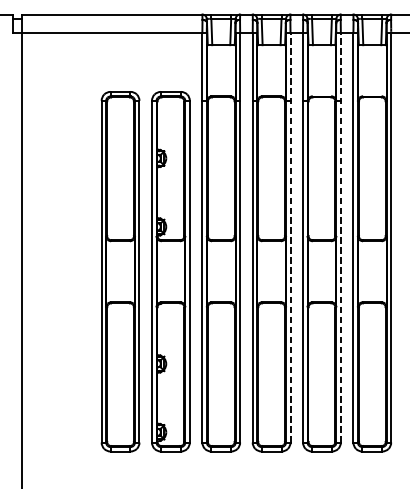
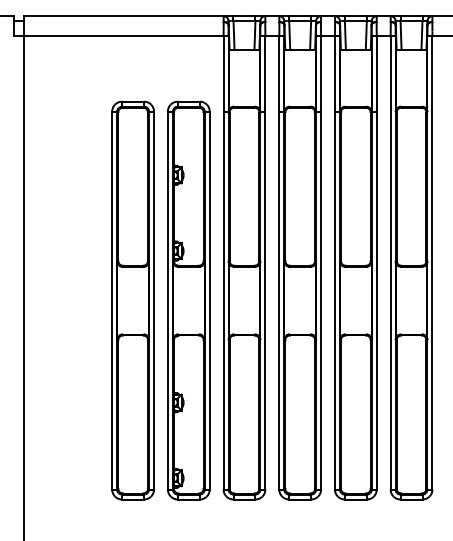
line: (290, 237) -> (321, 262), dashed -> solid
line: (340, 237) -> (376, 262), dashed -> solid

